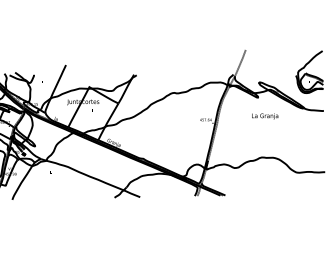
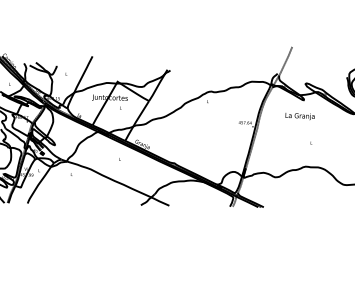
text: (265, 116) -> (300, 116), moved

